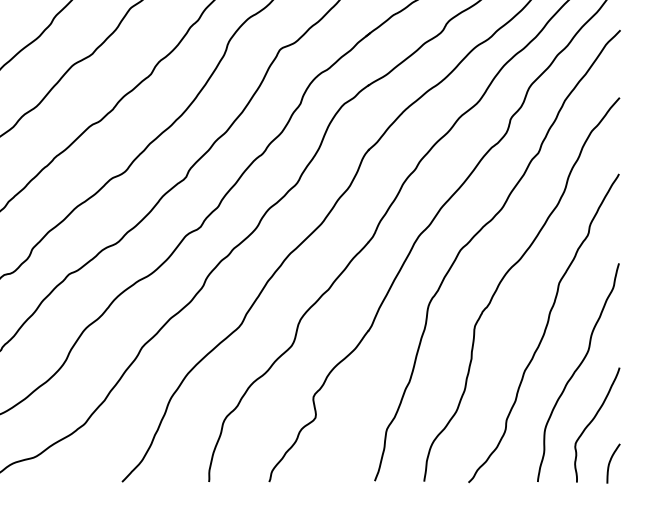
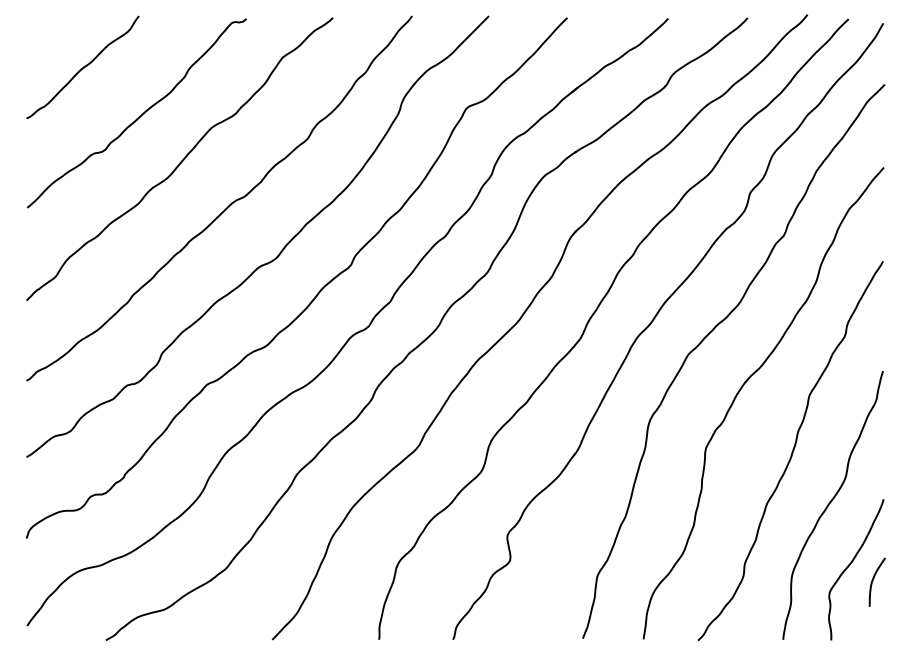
curve: (610, 463) -> (873, 581), moved

